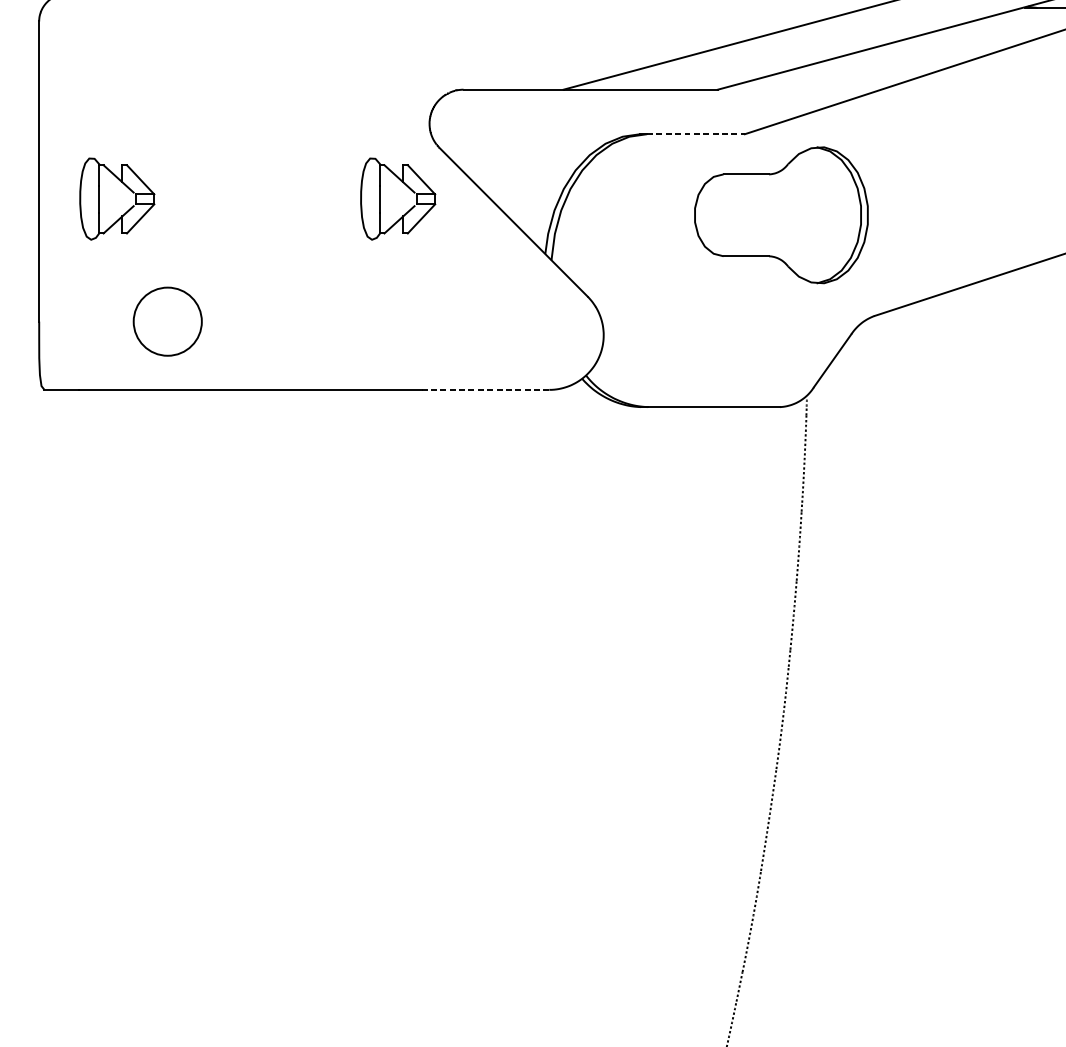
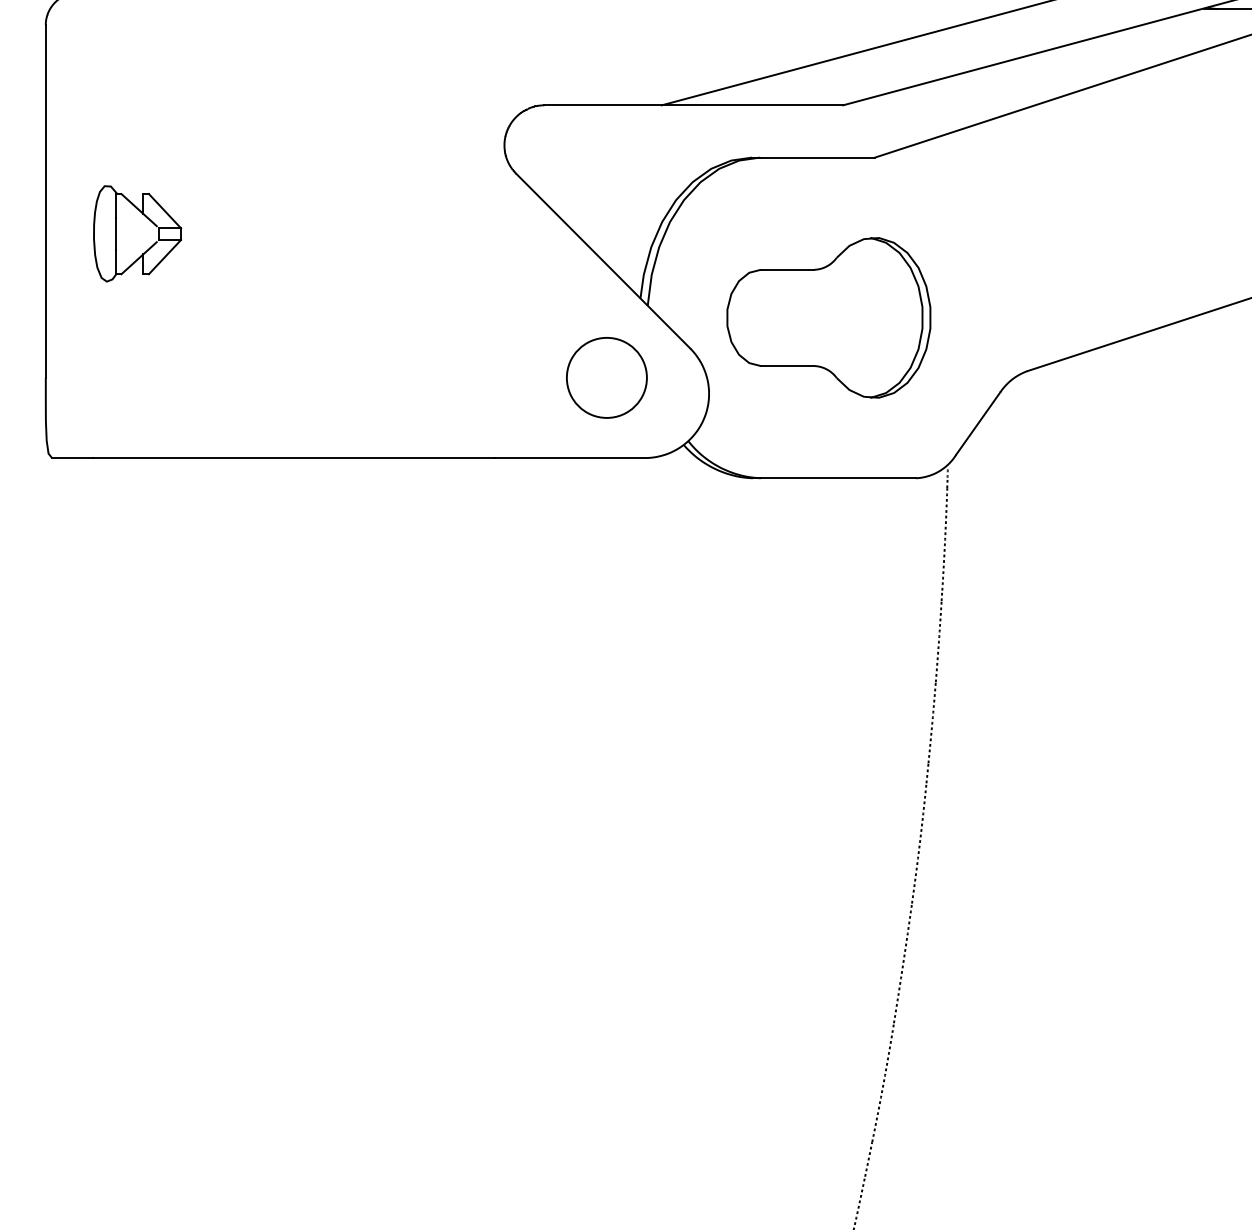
line: (696, 134) -> (818, 157), dashed -> solid
part: (398, 198) -> (467, 233), removed
part: (781, 214) -> (828, 317), moved
circle: (167, 321) -> (606, 377), moved
line: (485, 389) -> (570, 457), dashed -> solid

